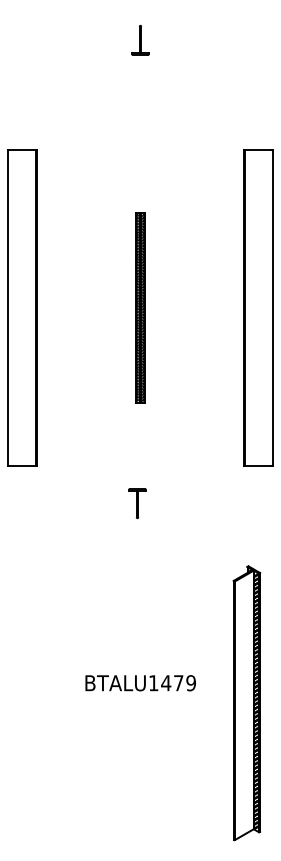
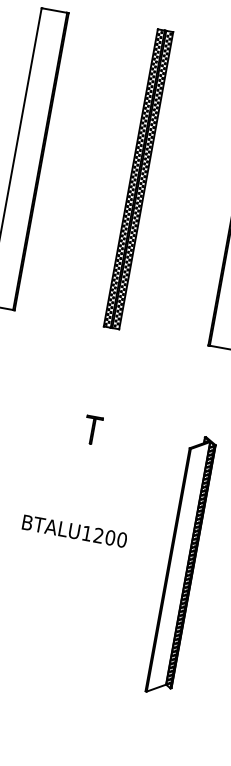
part: (140, 307) -> (138, 178), size x1.67
part: (137, 503) -> (92, 430), moved
text: (178, 683) -> (110, 538), BTALU1479 -> BTALU1200
part: (246, 703) -> (180, 565), moved

